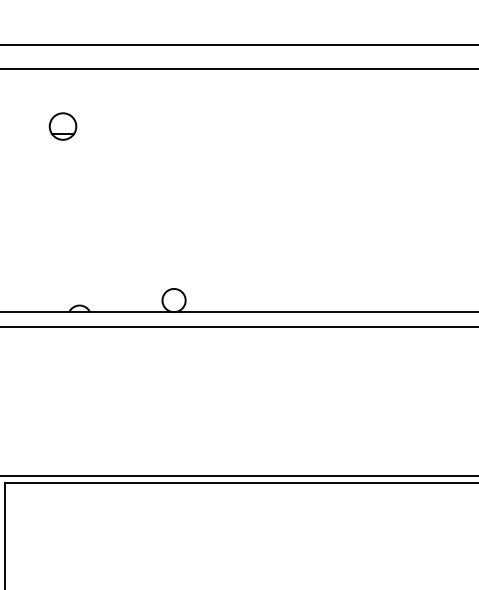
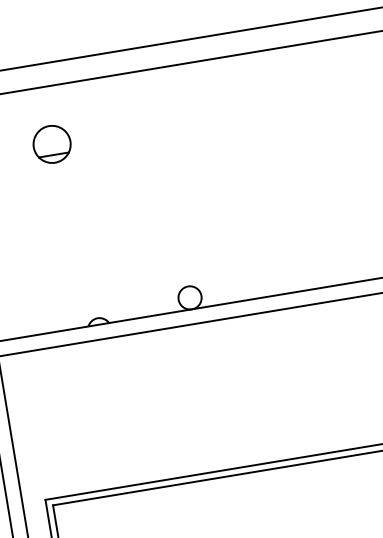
part: (62, 126) -> (51, 144), size x1.4

